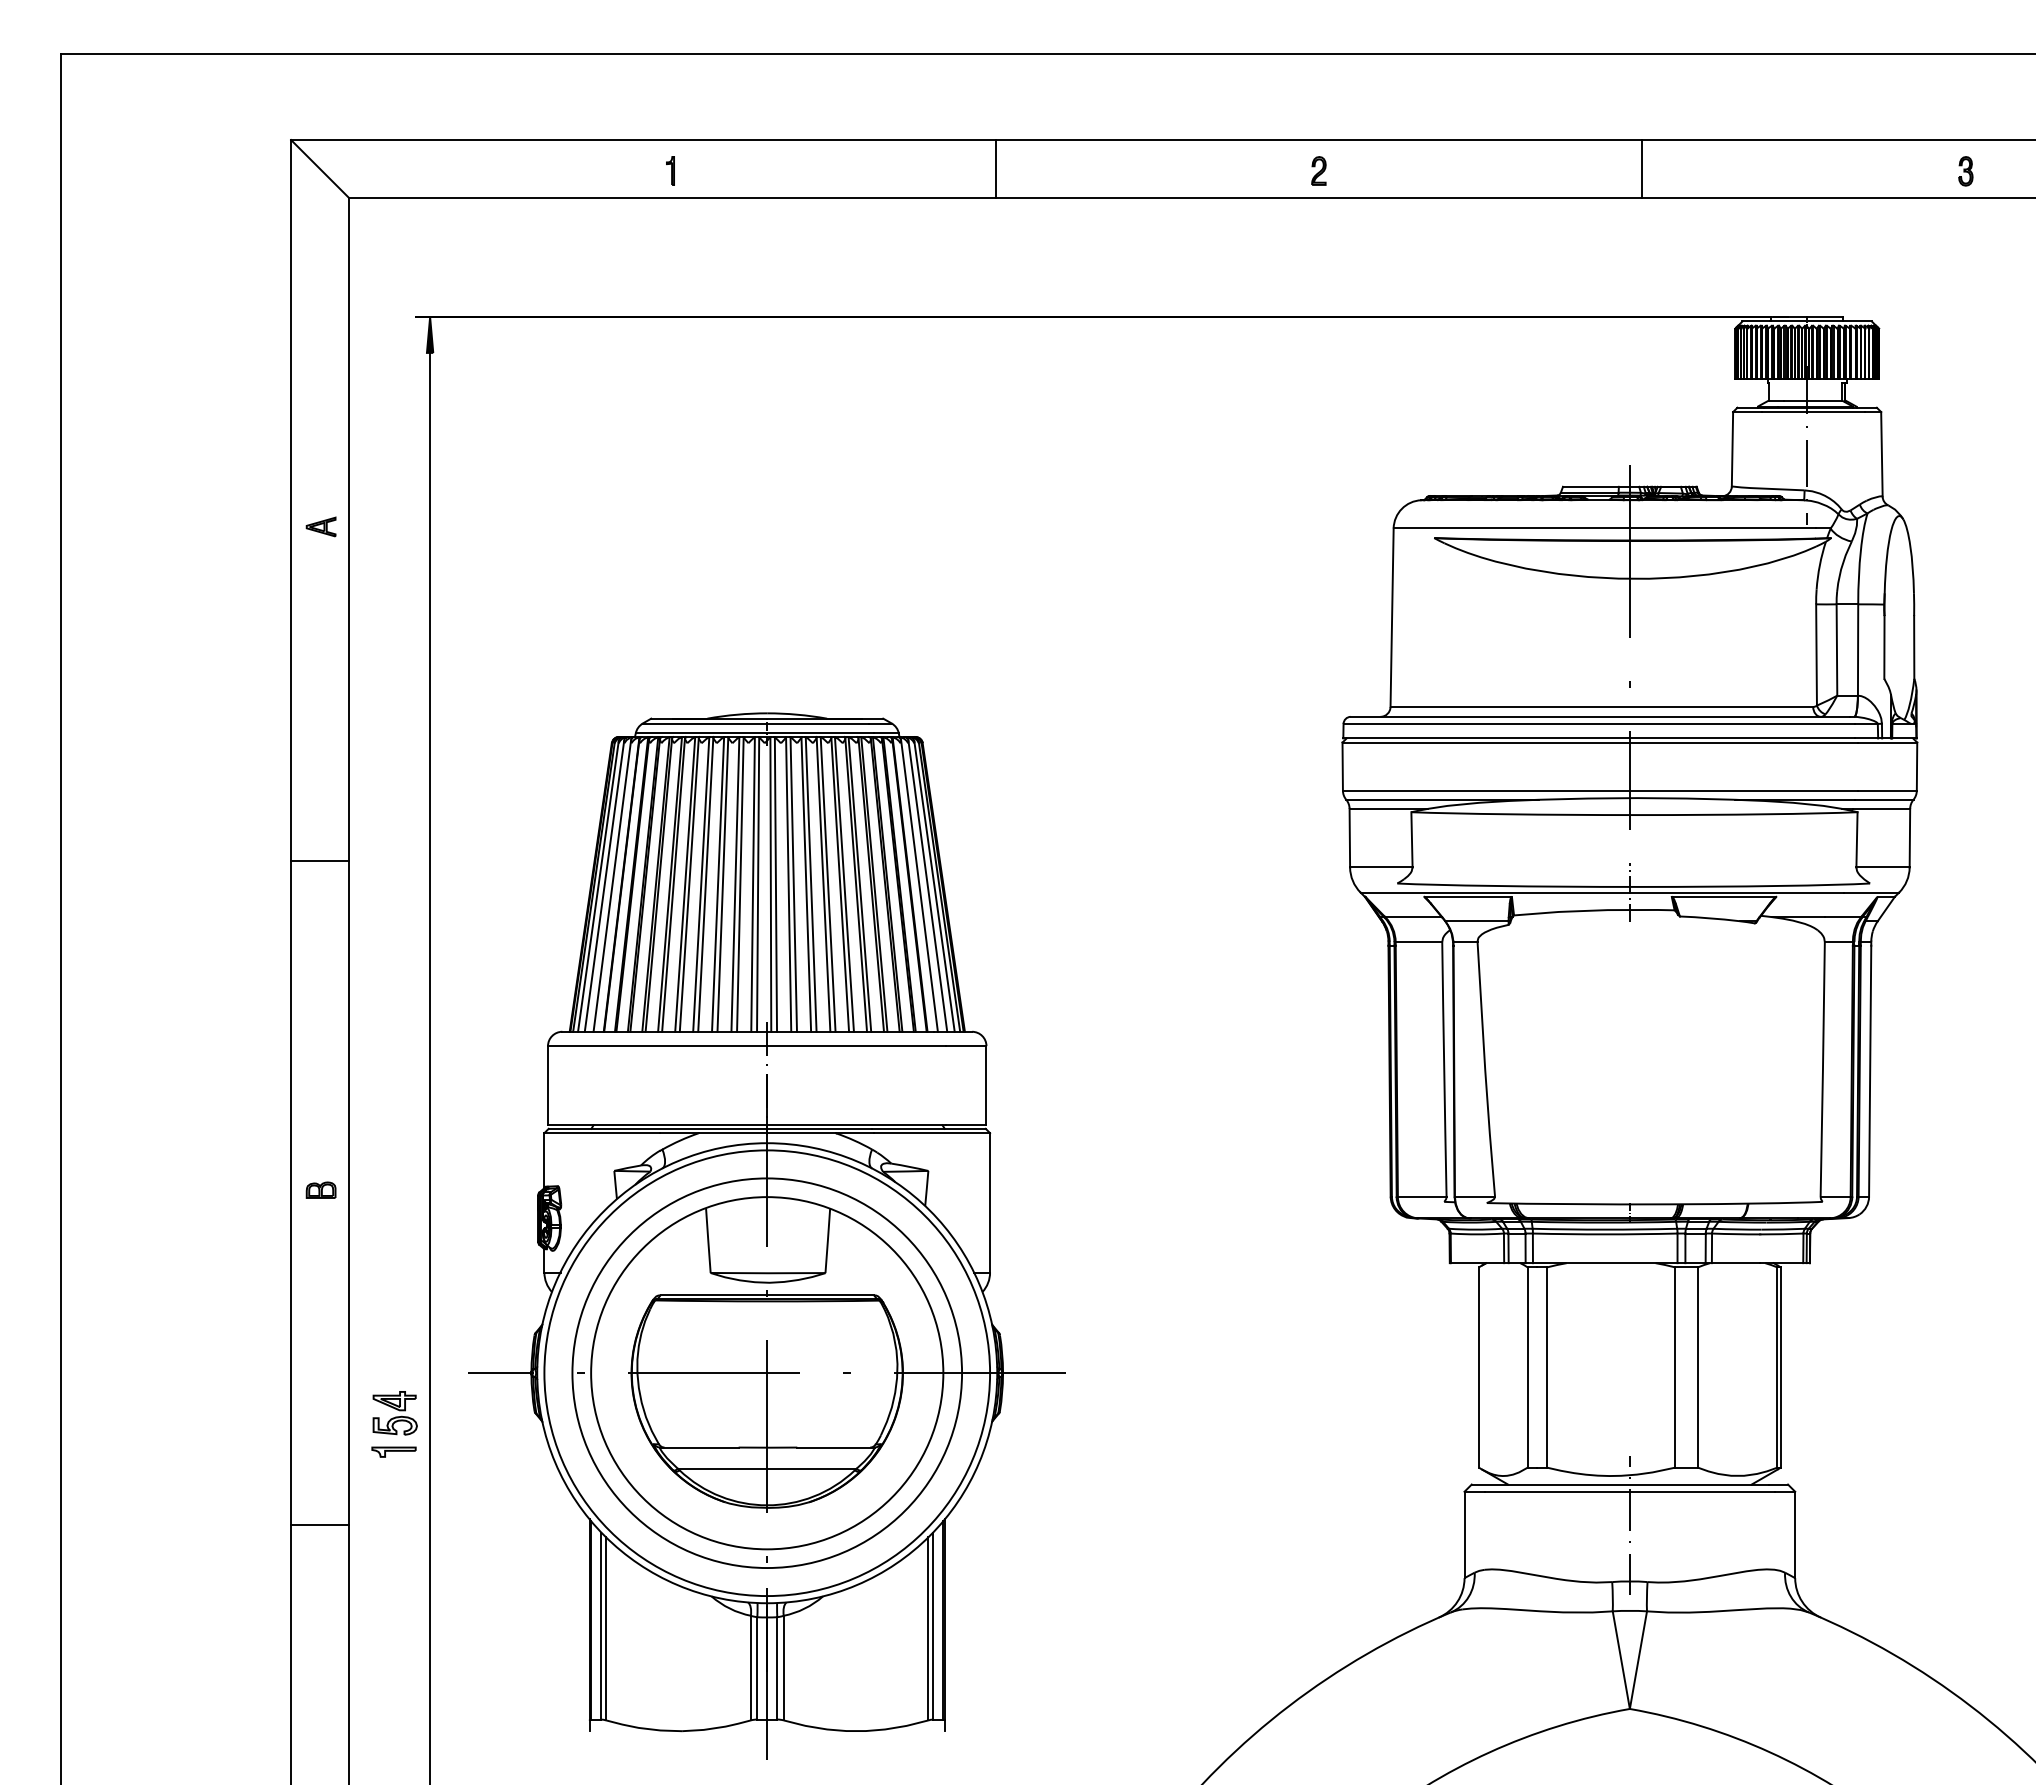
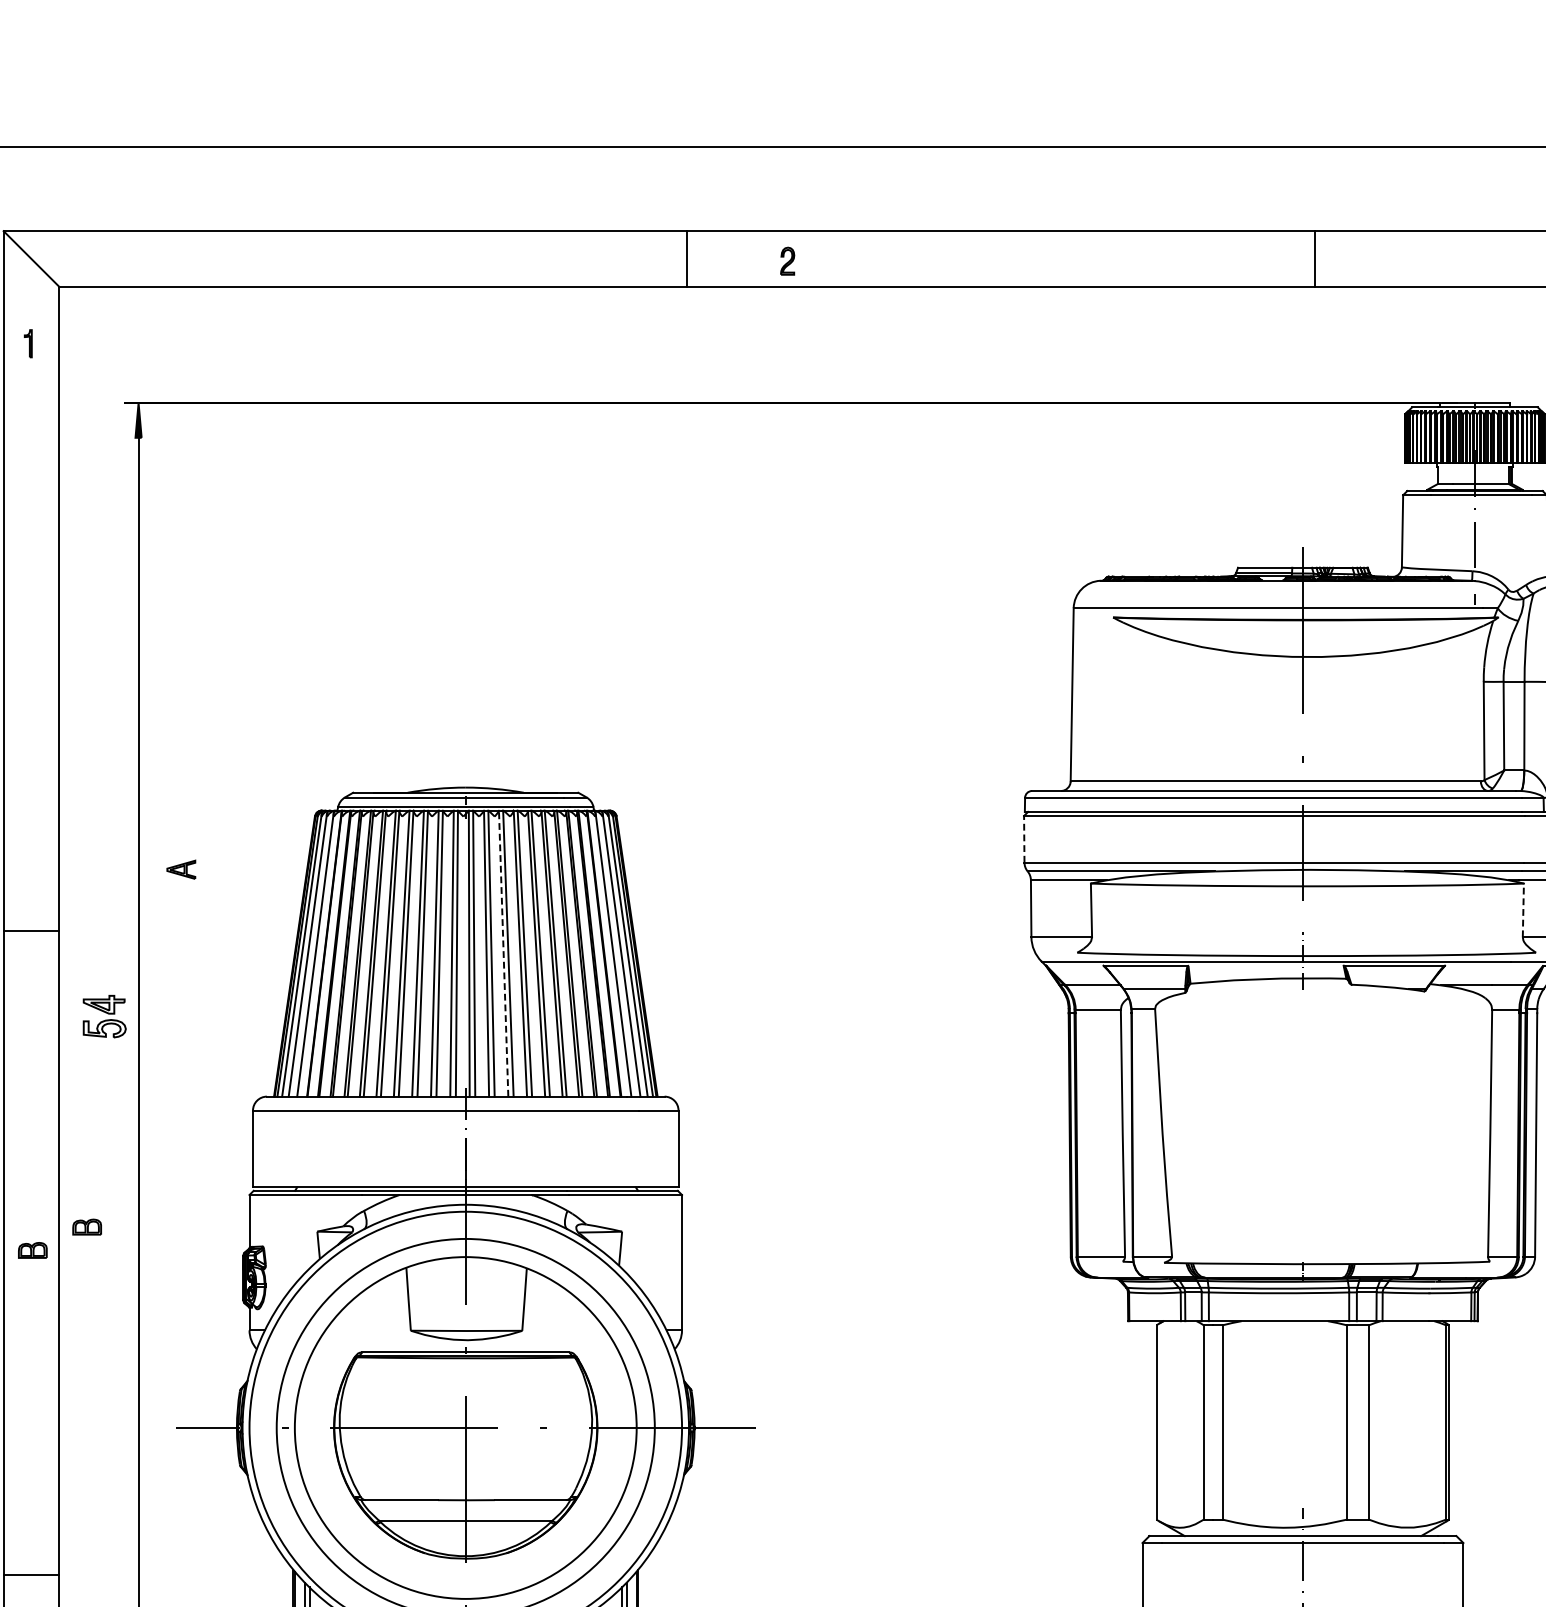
part: (670, 170) -> (28, 343), moved
part: (1318, 170) -> (787, 260), moved
part: (320, 526) -> (180, 869), moved
line: (1342, 766) -> (1024, 839), solid -> dashed
line: (1856, 839) -> (1522, 910), solid -> dashed
line: (806, 884) -> (503, 953), solid -> dashed
part: (376, 1165) -> (86, 1226), added
part: (394, 1413) -> (104, 1016), moved
part: (393, 1451) -> (103, 1503), removed

